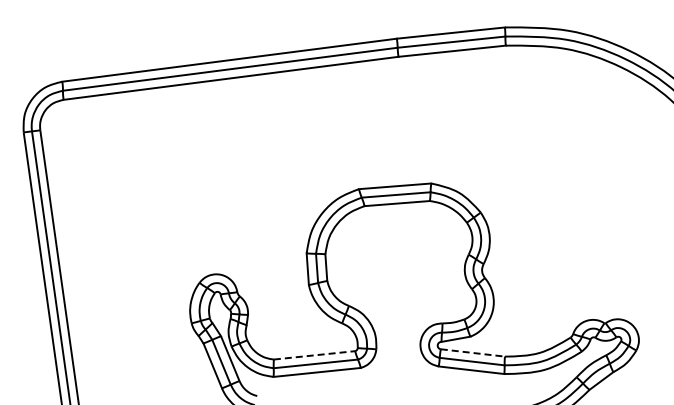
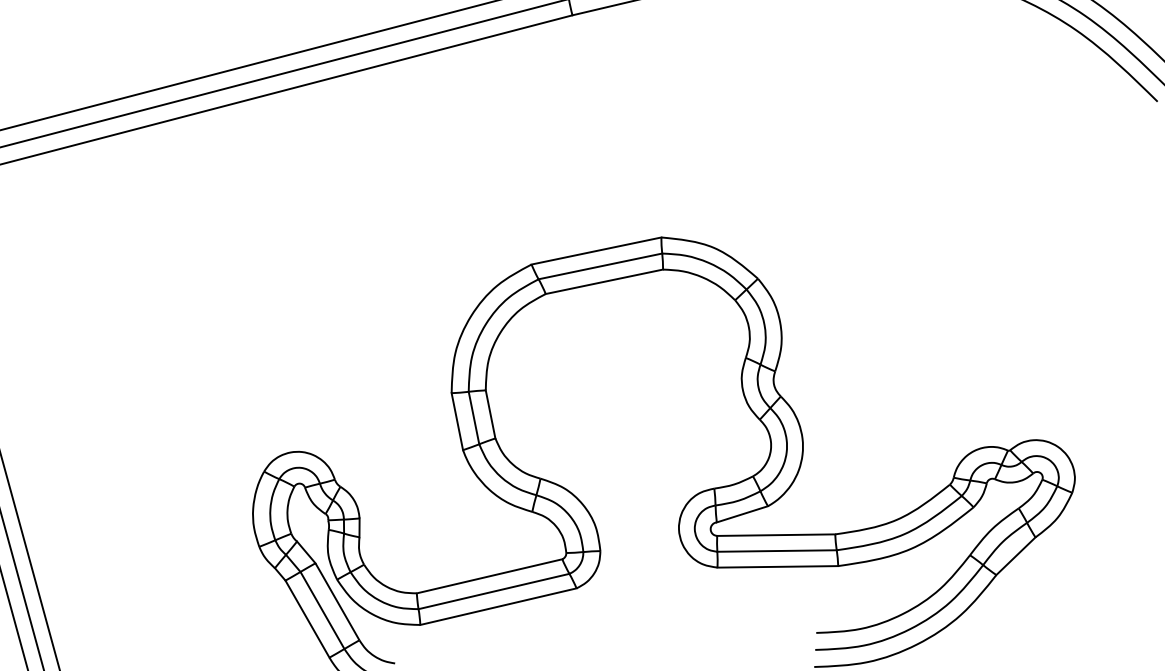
line: (473, 353) -> (777, 536), dashed -> solid
line: (314, 355) -> (489, 576), dashed -> solid

